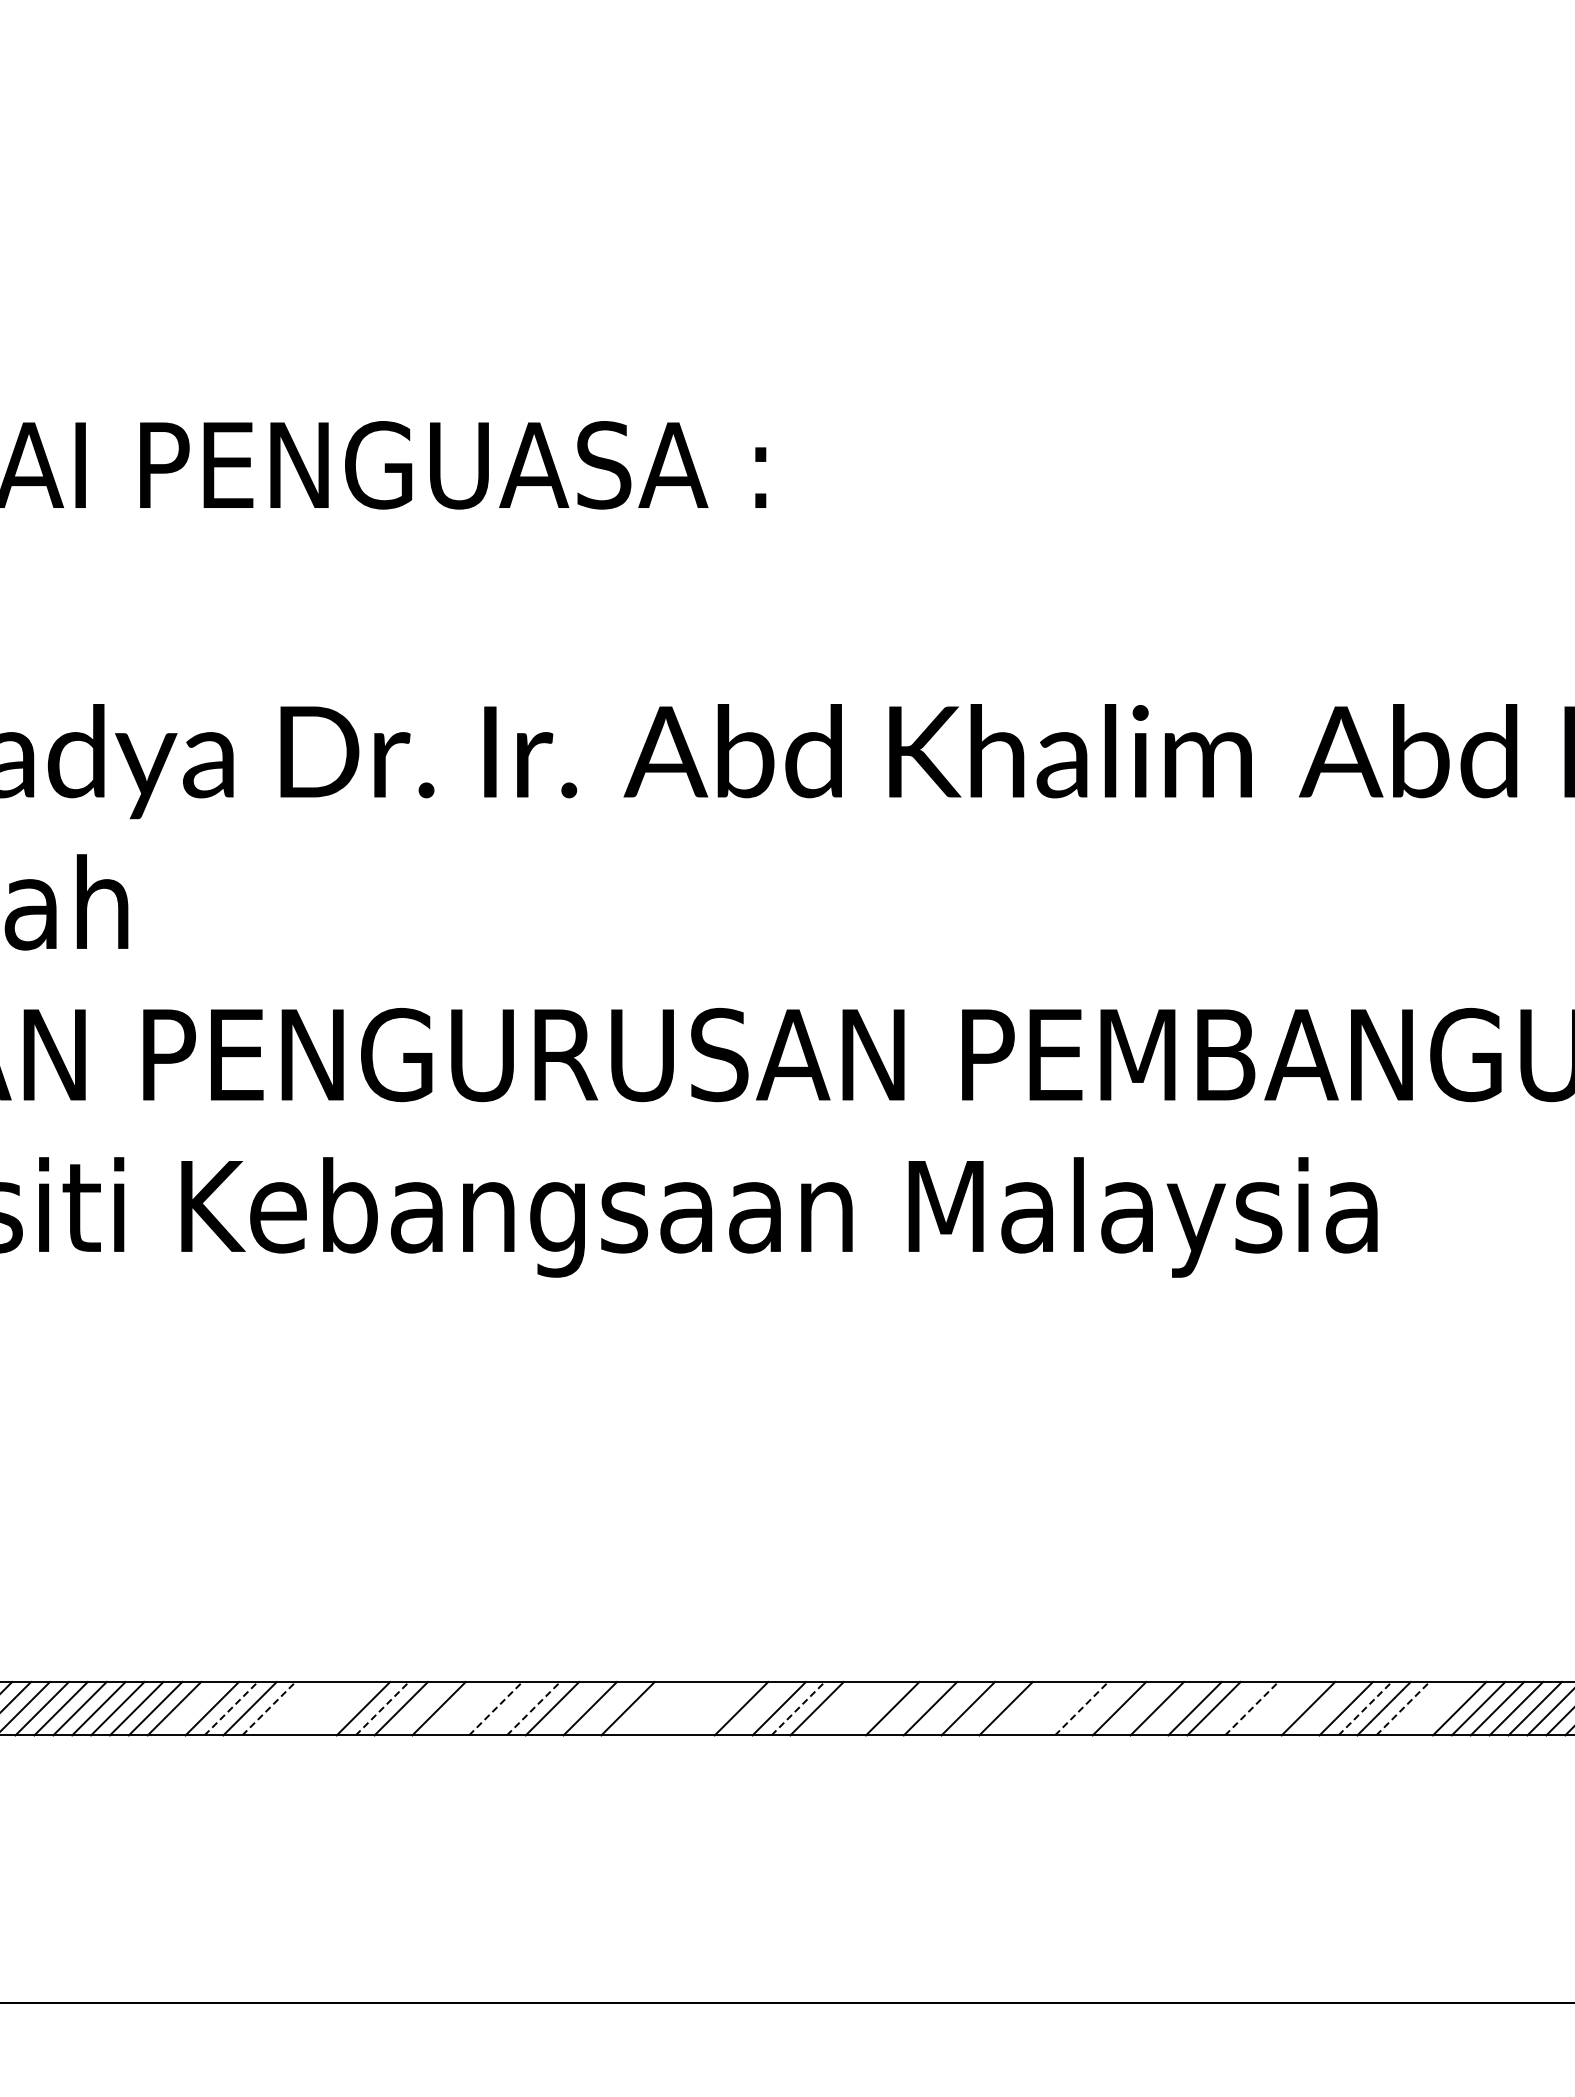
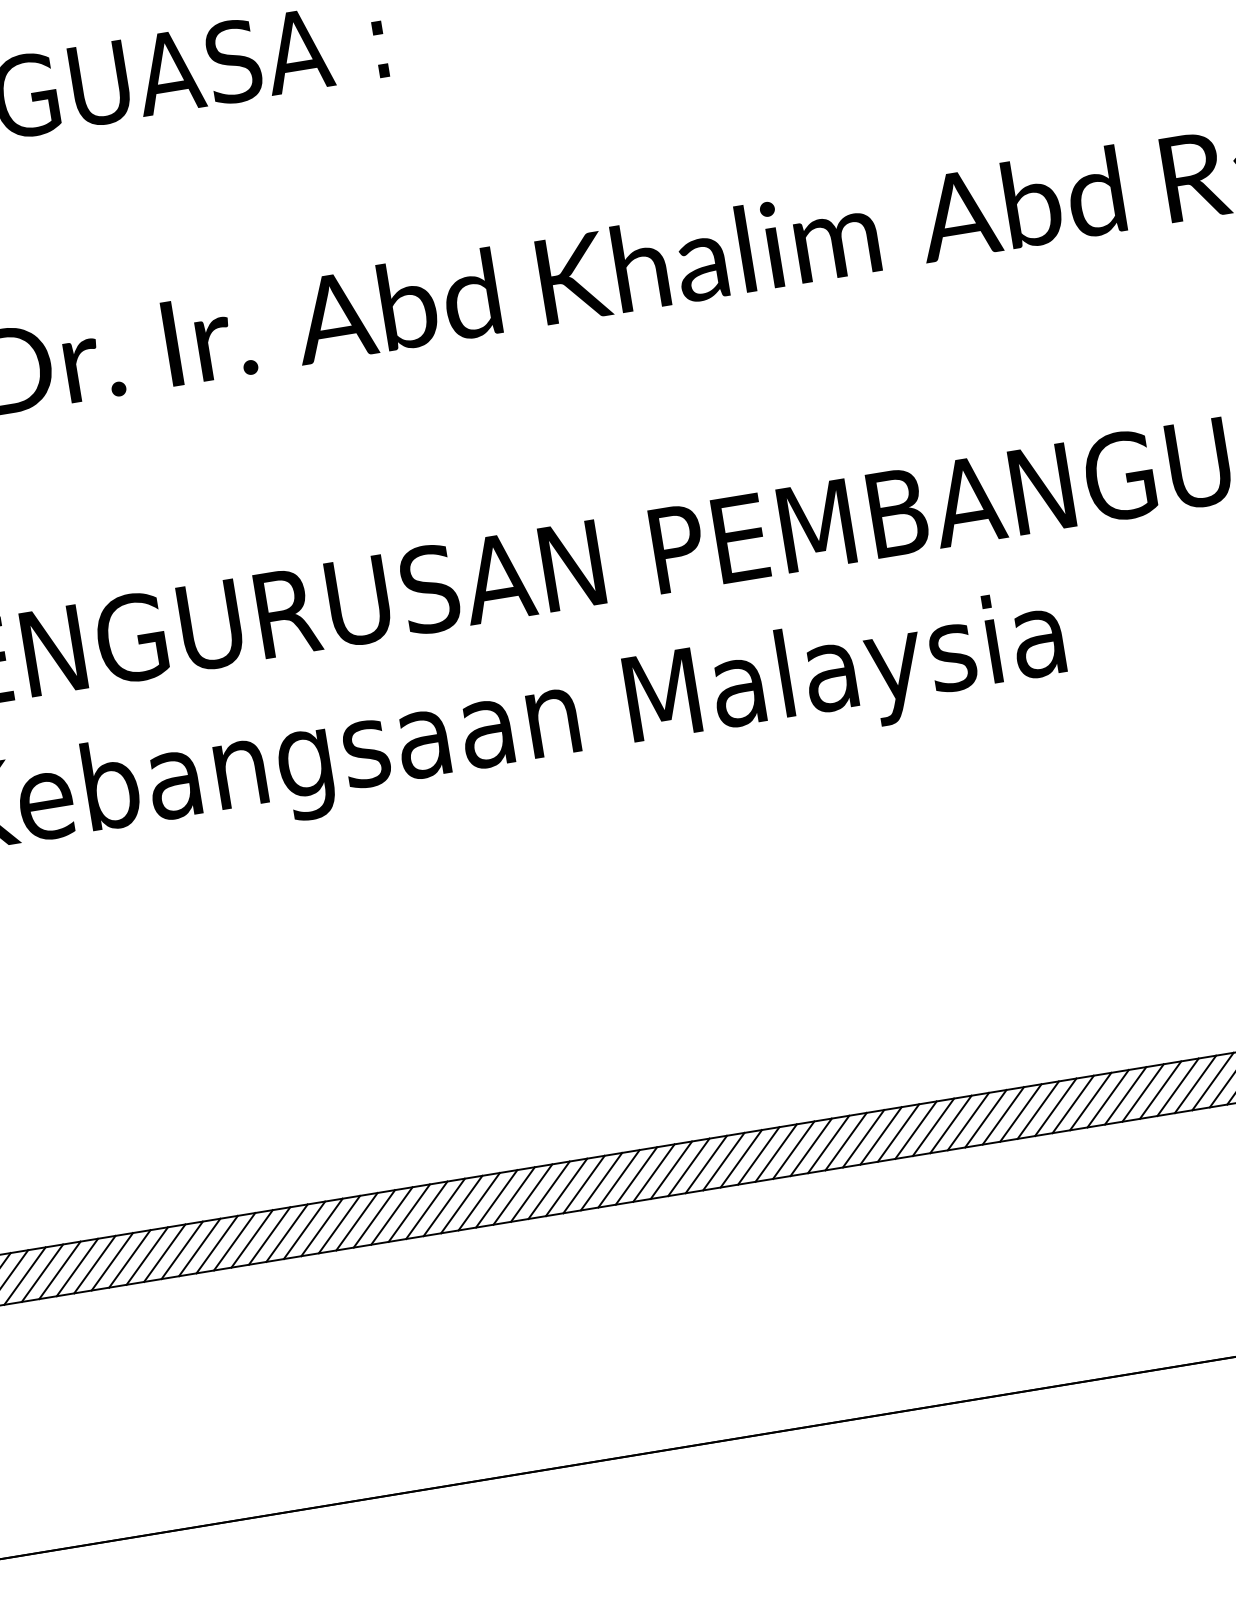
line: (193, 1708) -> (42, 1273), added
line: (231, 1708) -> (77, 1267), dashed -> solid
line: (269, 1708) -> (112, 1261), dashed -> solid
line: (287, 1708) -> (129, 1258), added
line: (306, 1708) -> (146, 1255), added
line: (325, 1708) -> (164, 1253), added
line: (344, 1708) -> (182, 1250), added
line: (382, 1708) -> (217, 1244), dashed -> solid
line: (419, 1708) -> (251, 1238), added
line: (457, 1708) -> (286, 1233), added
line: (476, 1708) -> (304, 1230), added
line: (495, 1708) -> (321, 1227), dashed -> solid
line: (514, 1708) -> (339, 1224), added
line: (533, 1708) -> (356, 1221), dashed -> solid
line: (571, 1708) -> (391, 1215), added
line: (608, 1708) -> (426, 1210), added
line: (646, 1708) -> (461, 1204), added
line: (665, 1708) -> (478, 1201), added
line: (684, 1708) -> (496, 1198), added
line: (703, 1708) -> (513, 1195), added
line: (722, 1708) -> (531, 1192), added
line: (760, 1708) -> (566, 1187), added
line: (798, 1708) -> (601, 1181), dashed -> solid
line: (835, 1708) -> (635, 1175), added
line: (854, 1708) -> (653, 1172), added
line: (873, 1708) -> (671, 1170), added
line: (911, 1708) -> (706, 1164), added
line: (949, 1708) -> (741, 1158), added
line: (986, 1708) -> (775, 1152), added
line: (1024, 1708) -> (810, 1147), added
line: (1043, 1708) -> (828, 1144), added
line: (1062, 1708) -> (845, 1141), added
line: (1081, 1708) -> (863, 1138), dashed -> solid
line: (1100, 1708) -> (880, 1135), added
line: (1138, 1708) -> (916, 1129), added
line: (1175, 1708) -> (950, 1124), added
line: (1232, 1708) -> (1002, 1115), added
line: (1251, 1708) -> (1020, 1112), dashed -> solid
line: (1270, 1708) -> (1038, 1109), added
line: (1289, 1708) -> (1055, 1107), added
line: (1327, 1708) -> (1090, 1101), added
line: (1365, 1708) -> (1125, 1095), dashed -> solid
line: (1402, 1708) -> (1160, 1090), dashed -> solid
line: (1421, 1708) -> (1177, 1087), added
line: (1440, 1708) -> (1195, 1084), added

